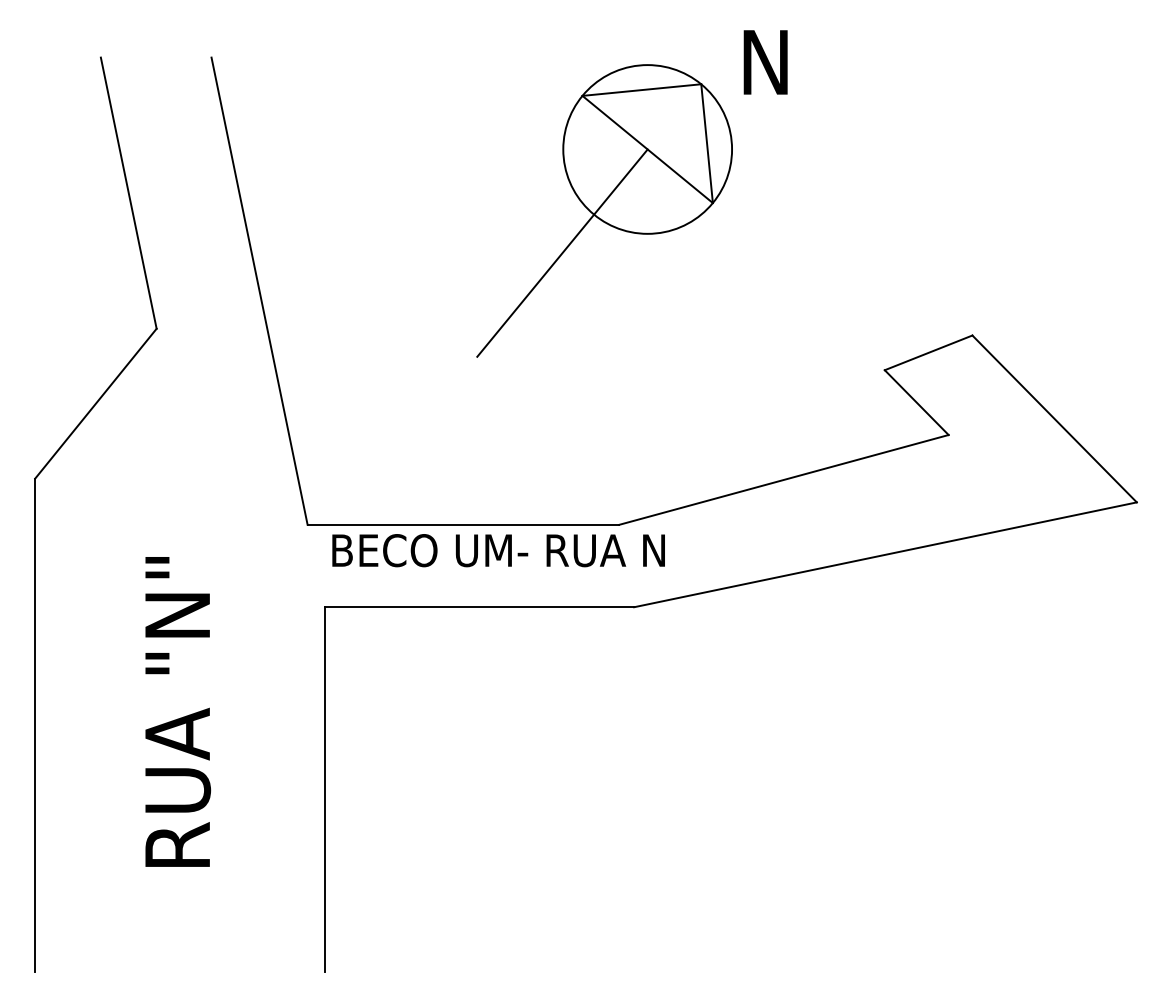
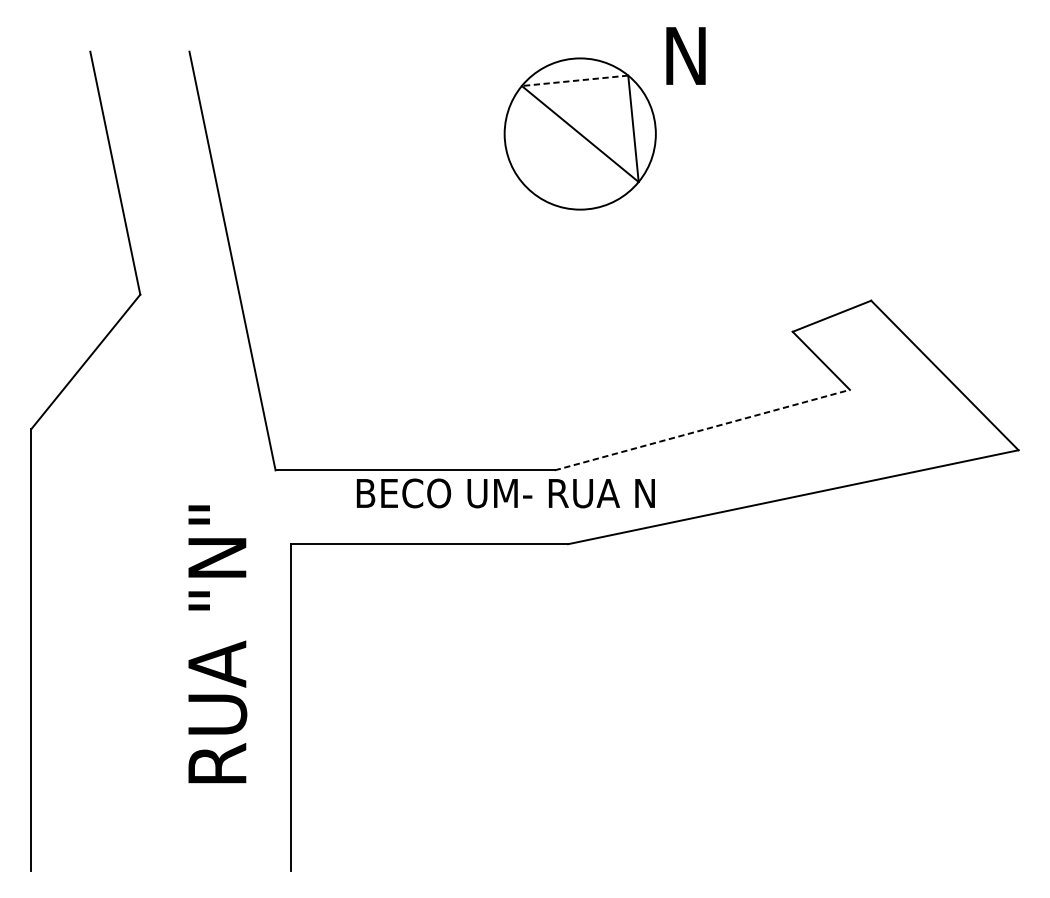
line: (641, 90) -> (574, 81), solid -> dashed
line: (562, 252) -> (503, 226), removed
line: (783, 479) -> (701, 429), solid -> dashed
text: (498, 550) -> (505, 493), moved
text: (178, 711) -> (218, 643), moved

